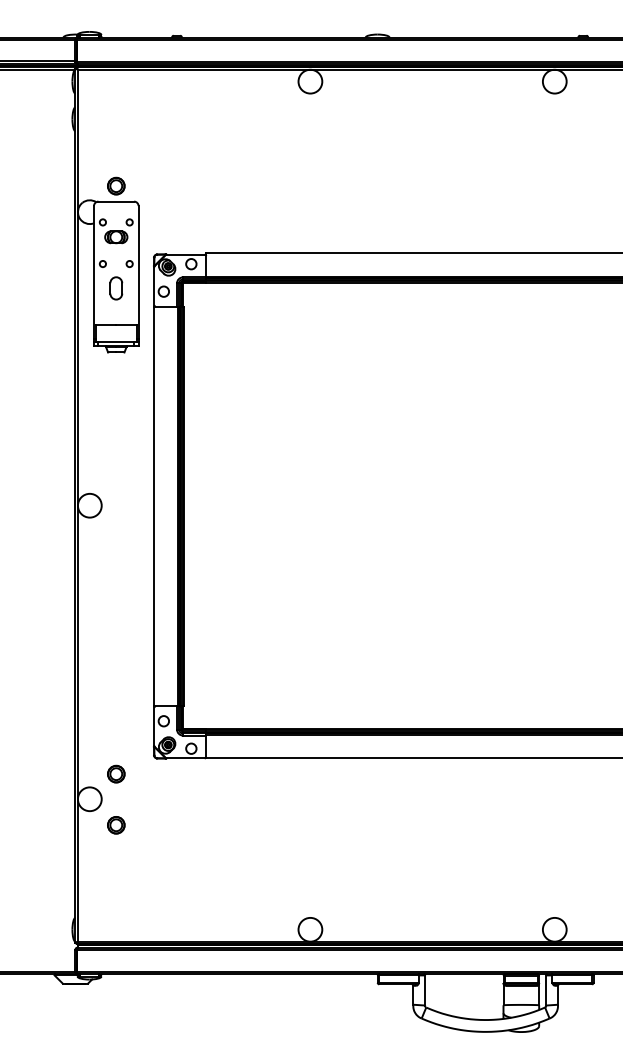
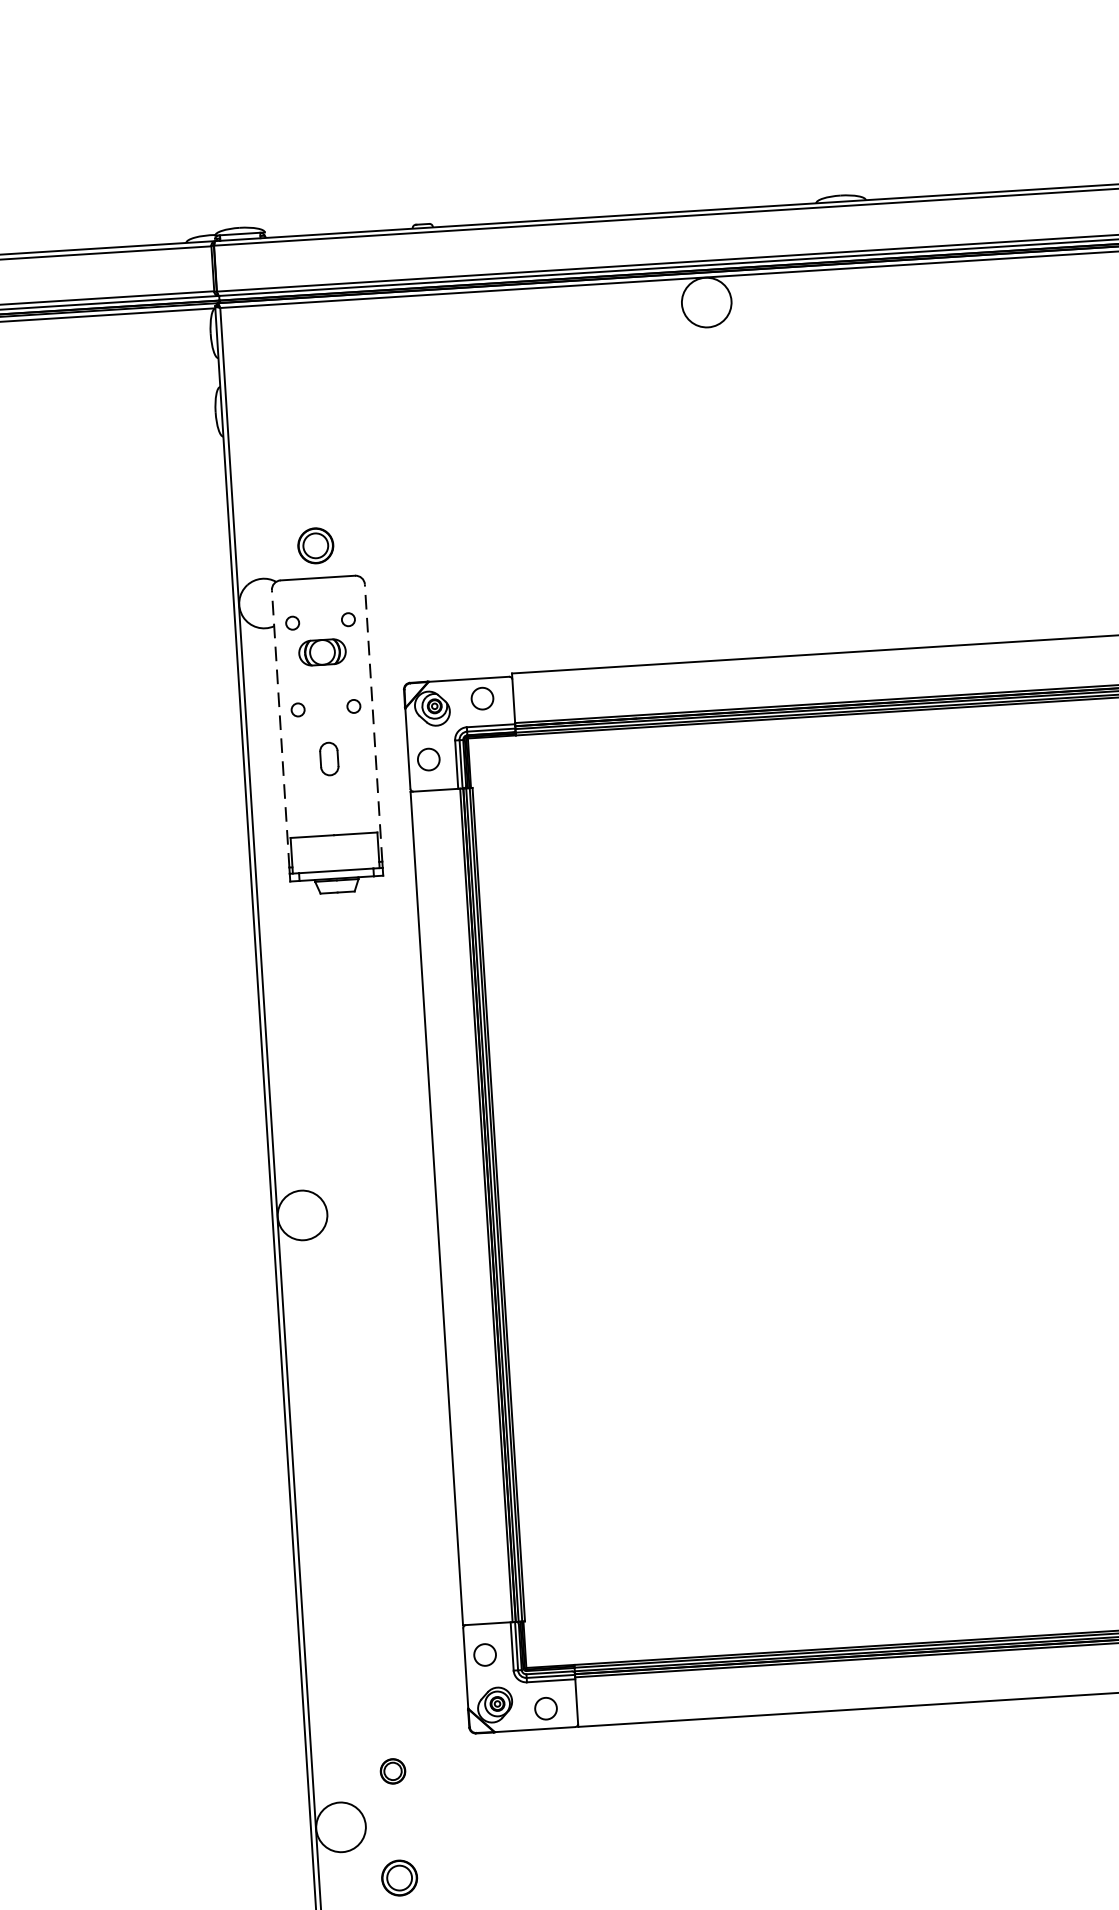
line: (94, 272) -> (281, 728), solid -> dashed
line: (138, 272) -> (373, 722), solid -> dashed
part: (116, 288) -> (329, 759), size x0.7
part: (116, 773) -> (393, 1770), size x0.7

